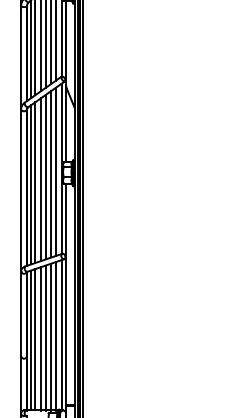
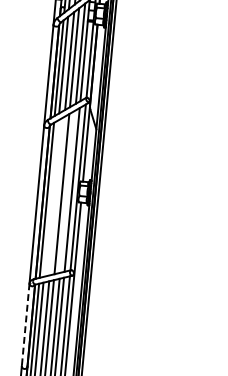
line: (51, 173) -> (67, 191), removed
line: (41, 179) -> (57, 196), removed
line: (35, 182) -> (51, 198), removed
line: (21, 314) -> (25, 325), solid -> dashed

